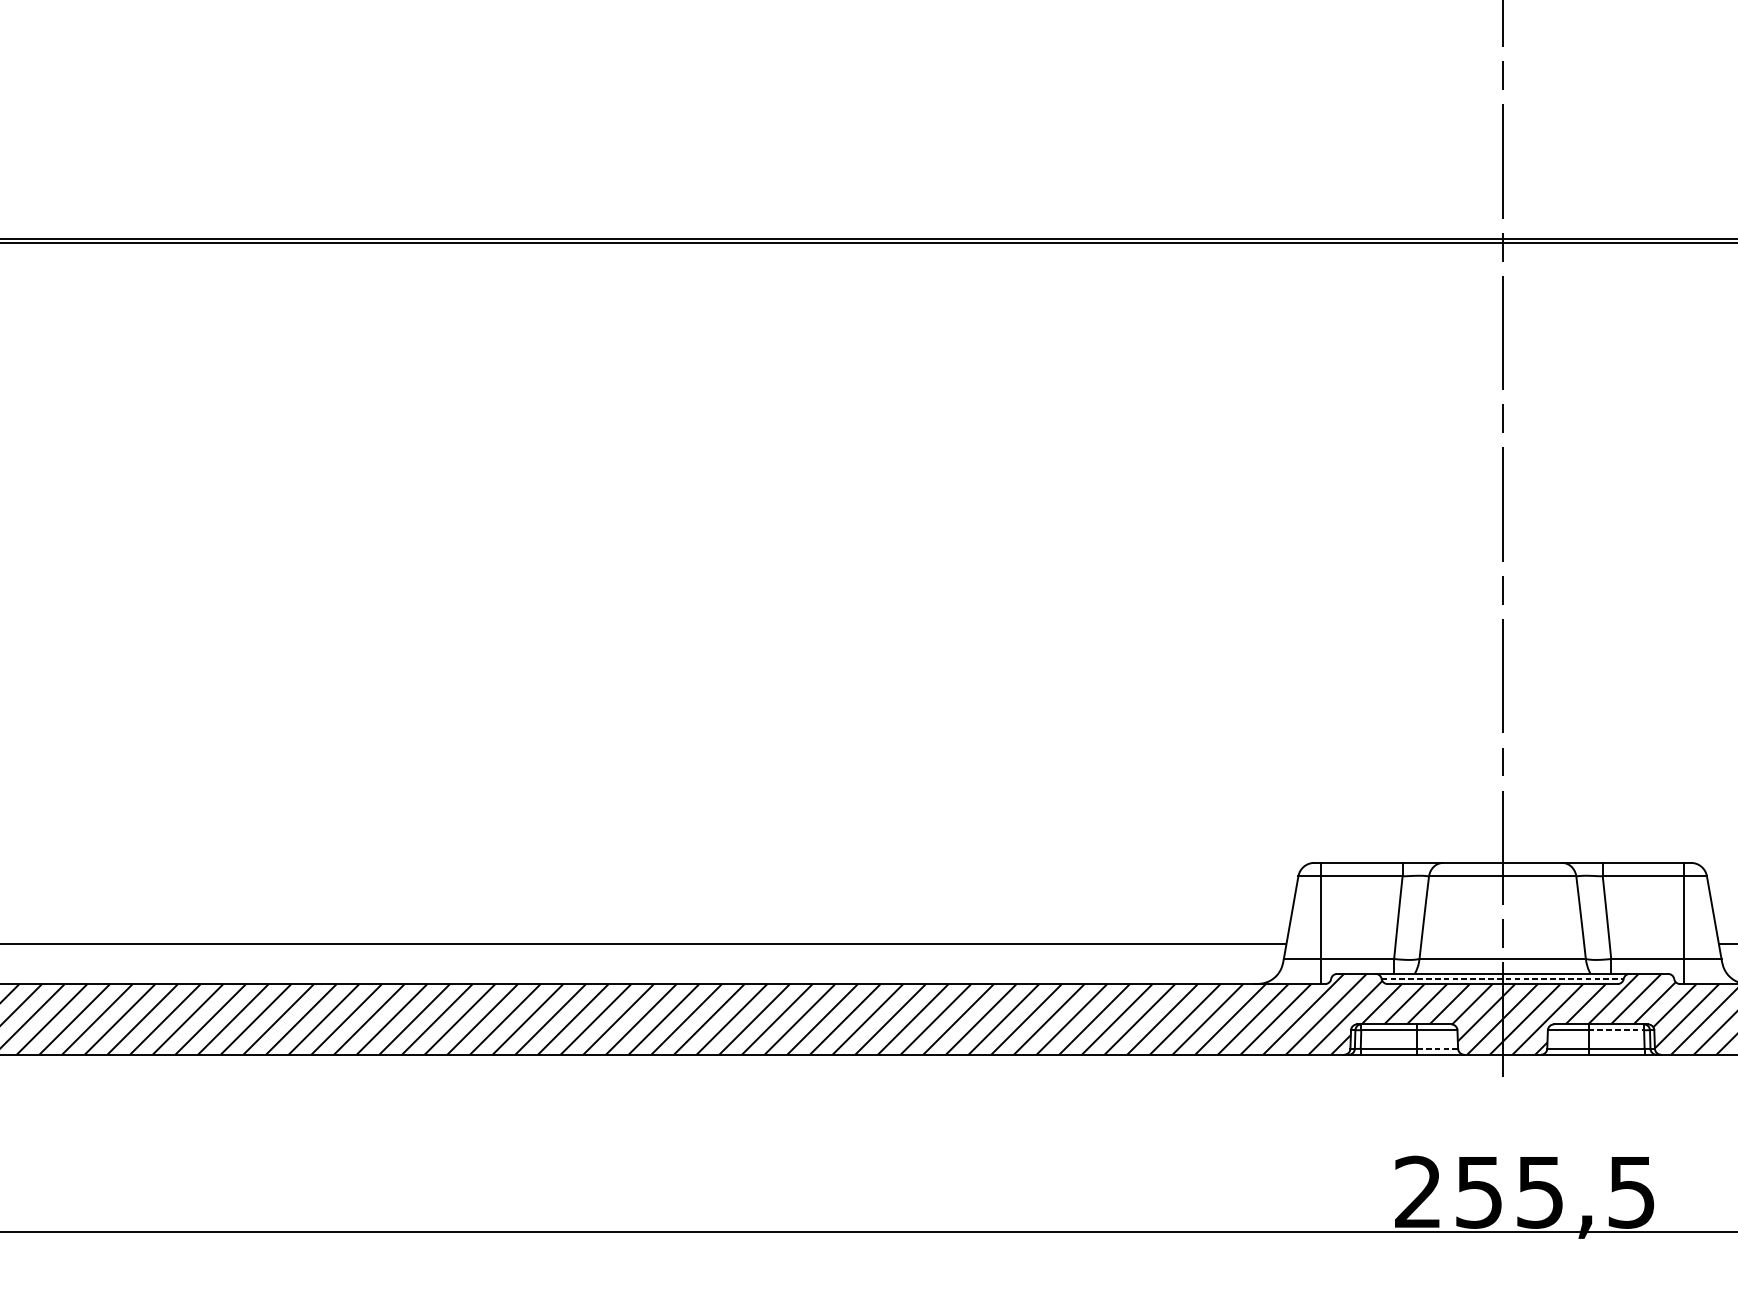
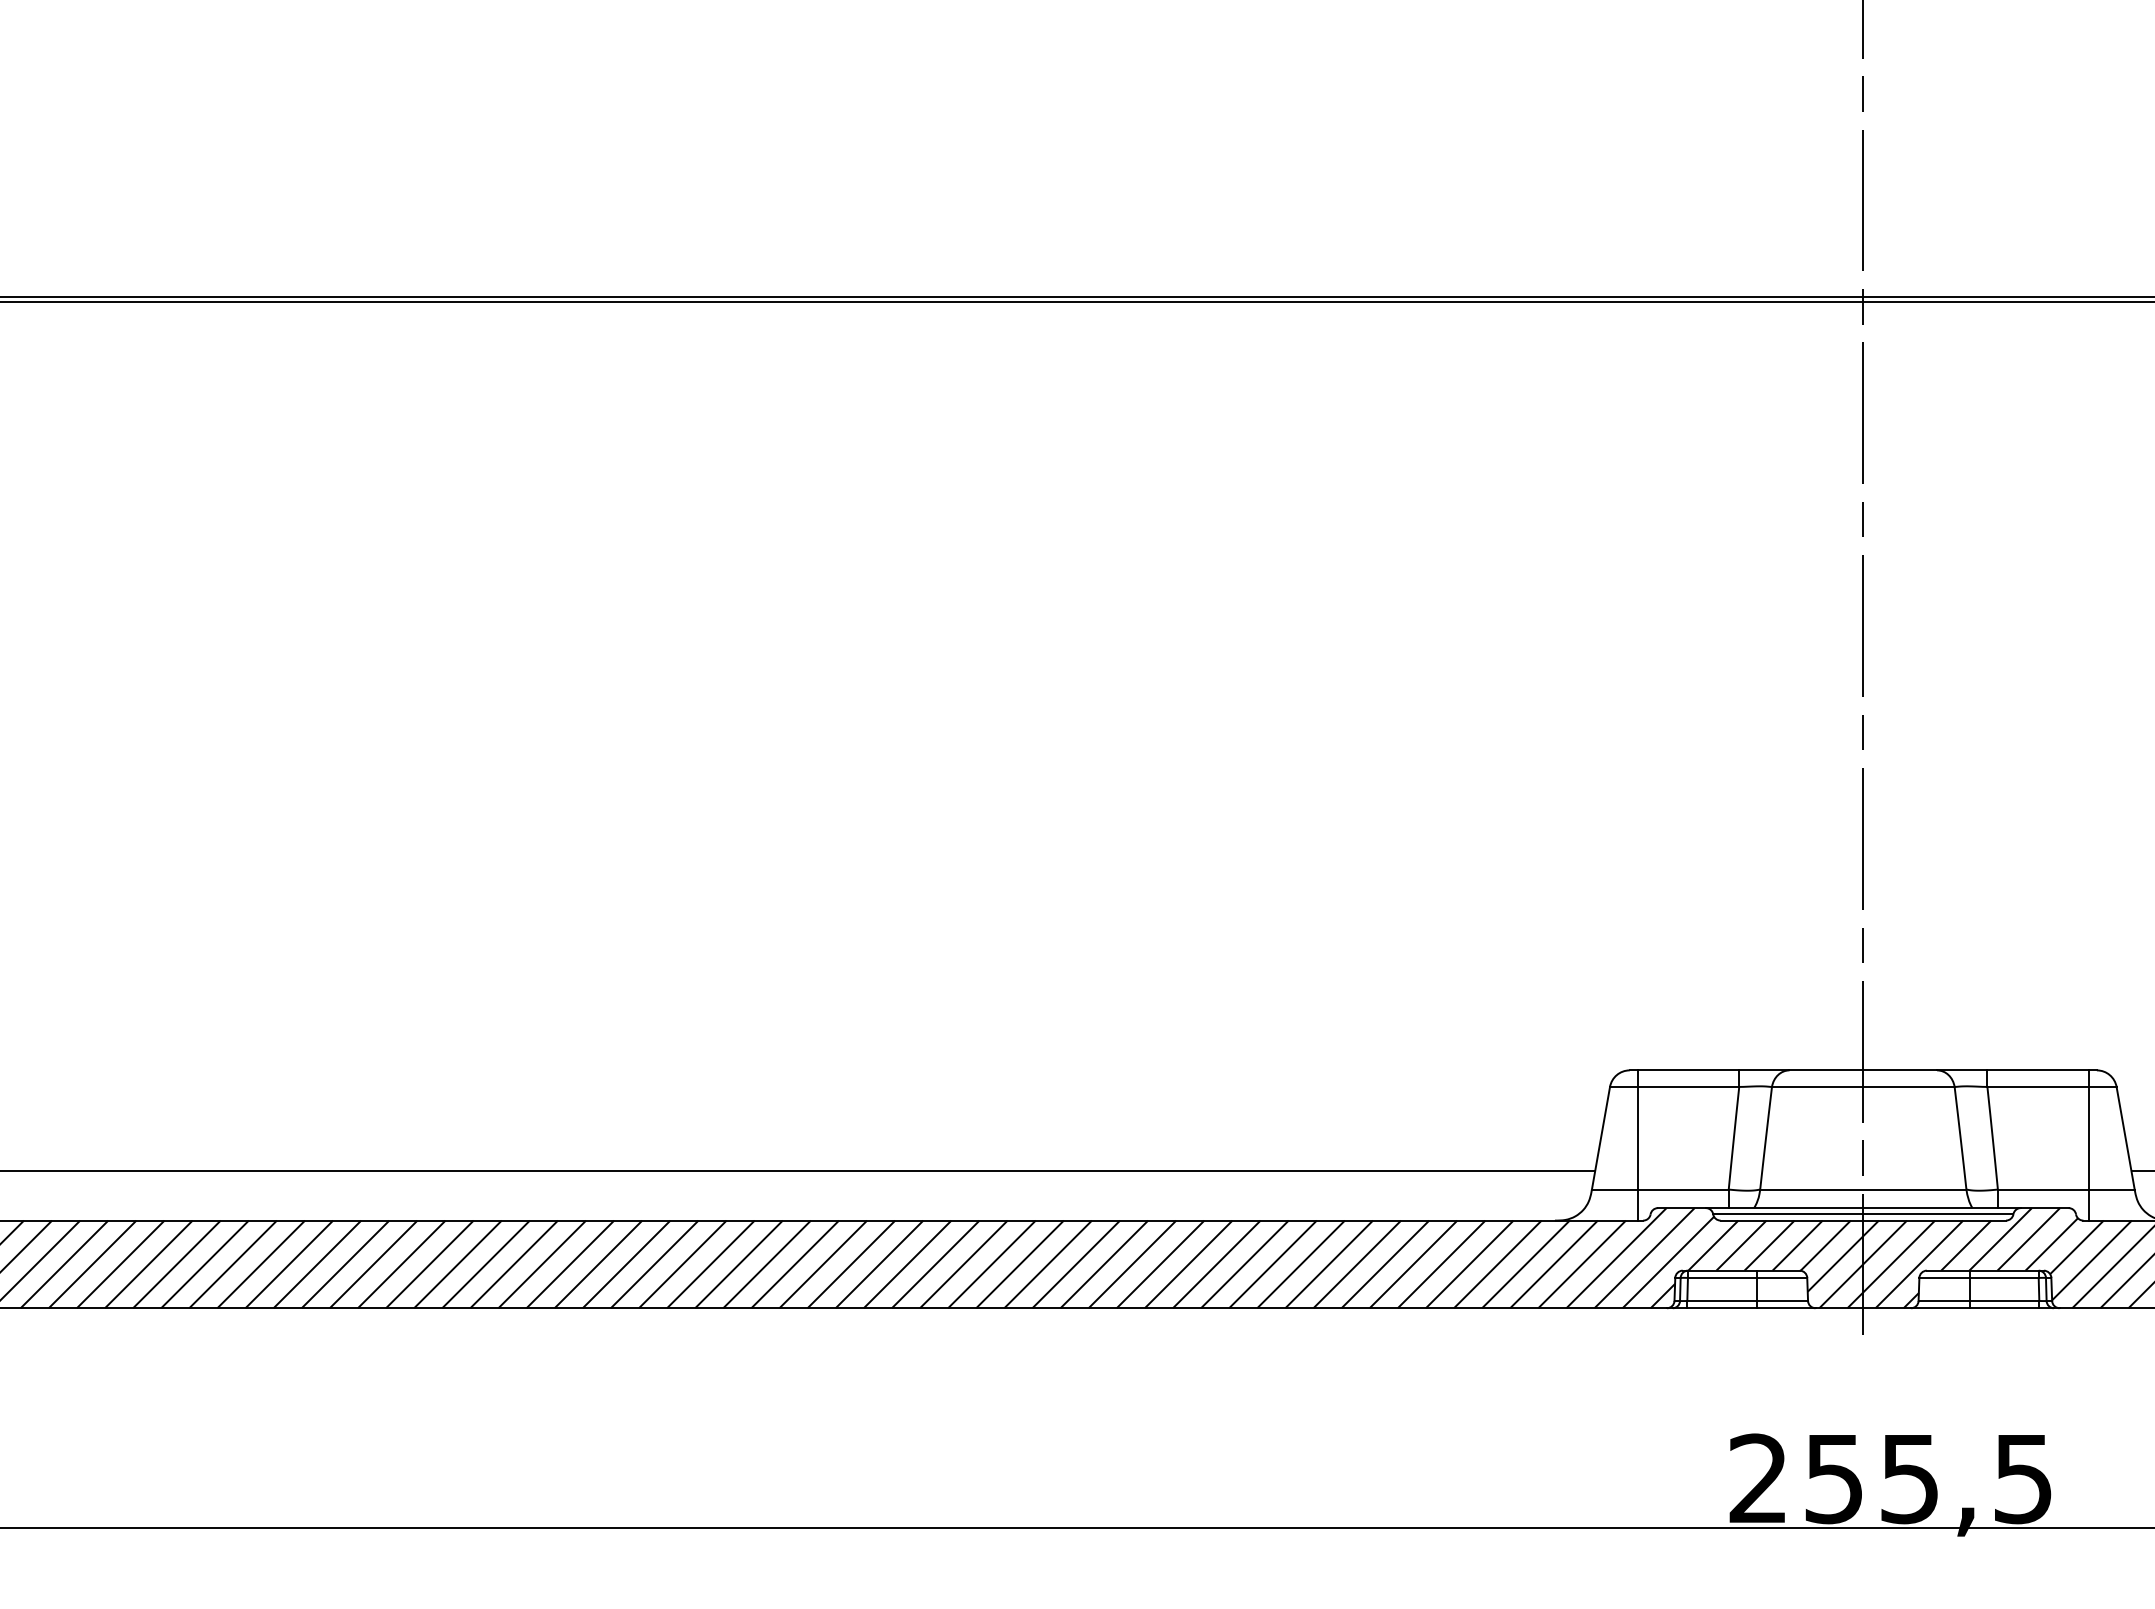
line: (1502, 979) -> (1863, 1214), dashed -> solid
line: (1616, 1029) -> (2004, 1277), dashed -> solid
line: (1437, 1048) -> (1782, 1300), dashed -> solid

